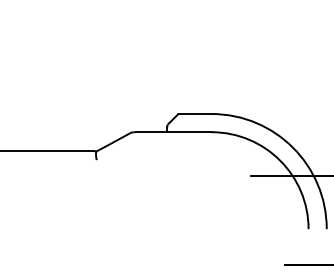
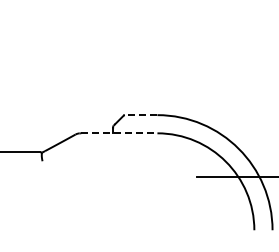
line: (194, 114) -> (140, 115), solid -> dashed
line: (174, 132) -> (120, 133), solid -> dashed

